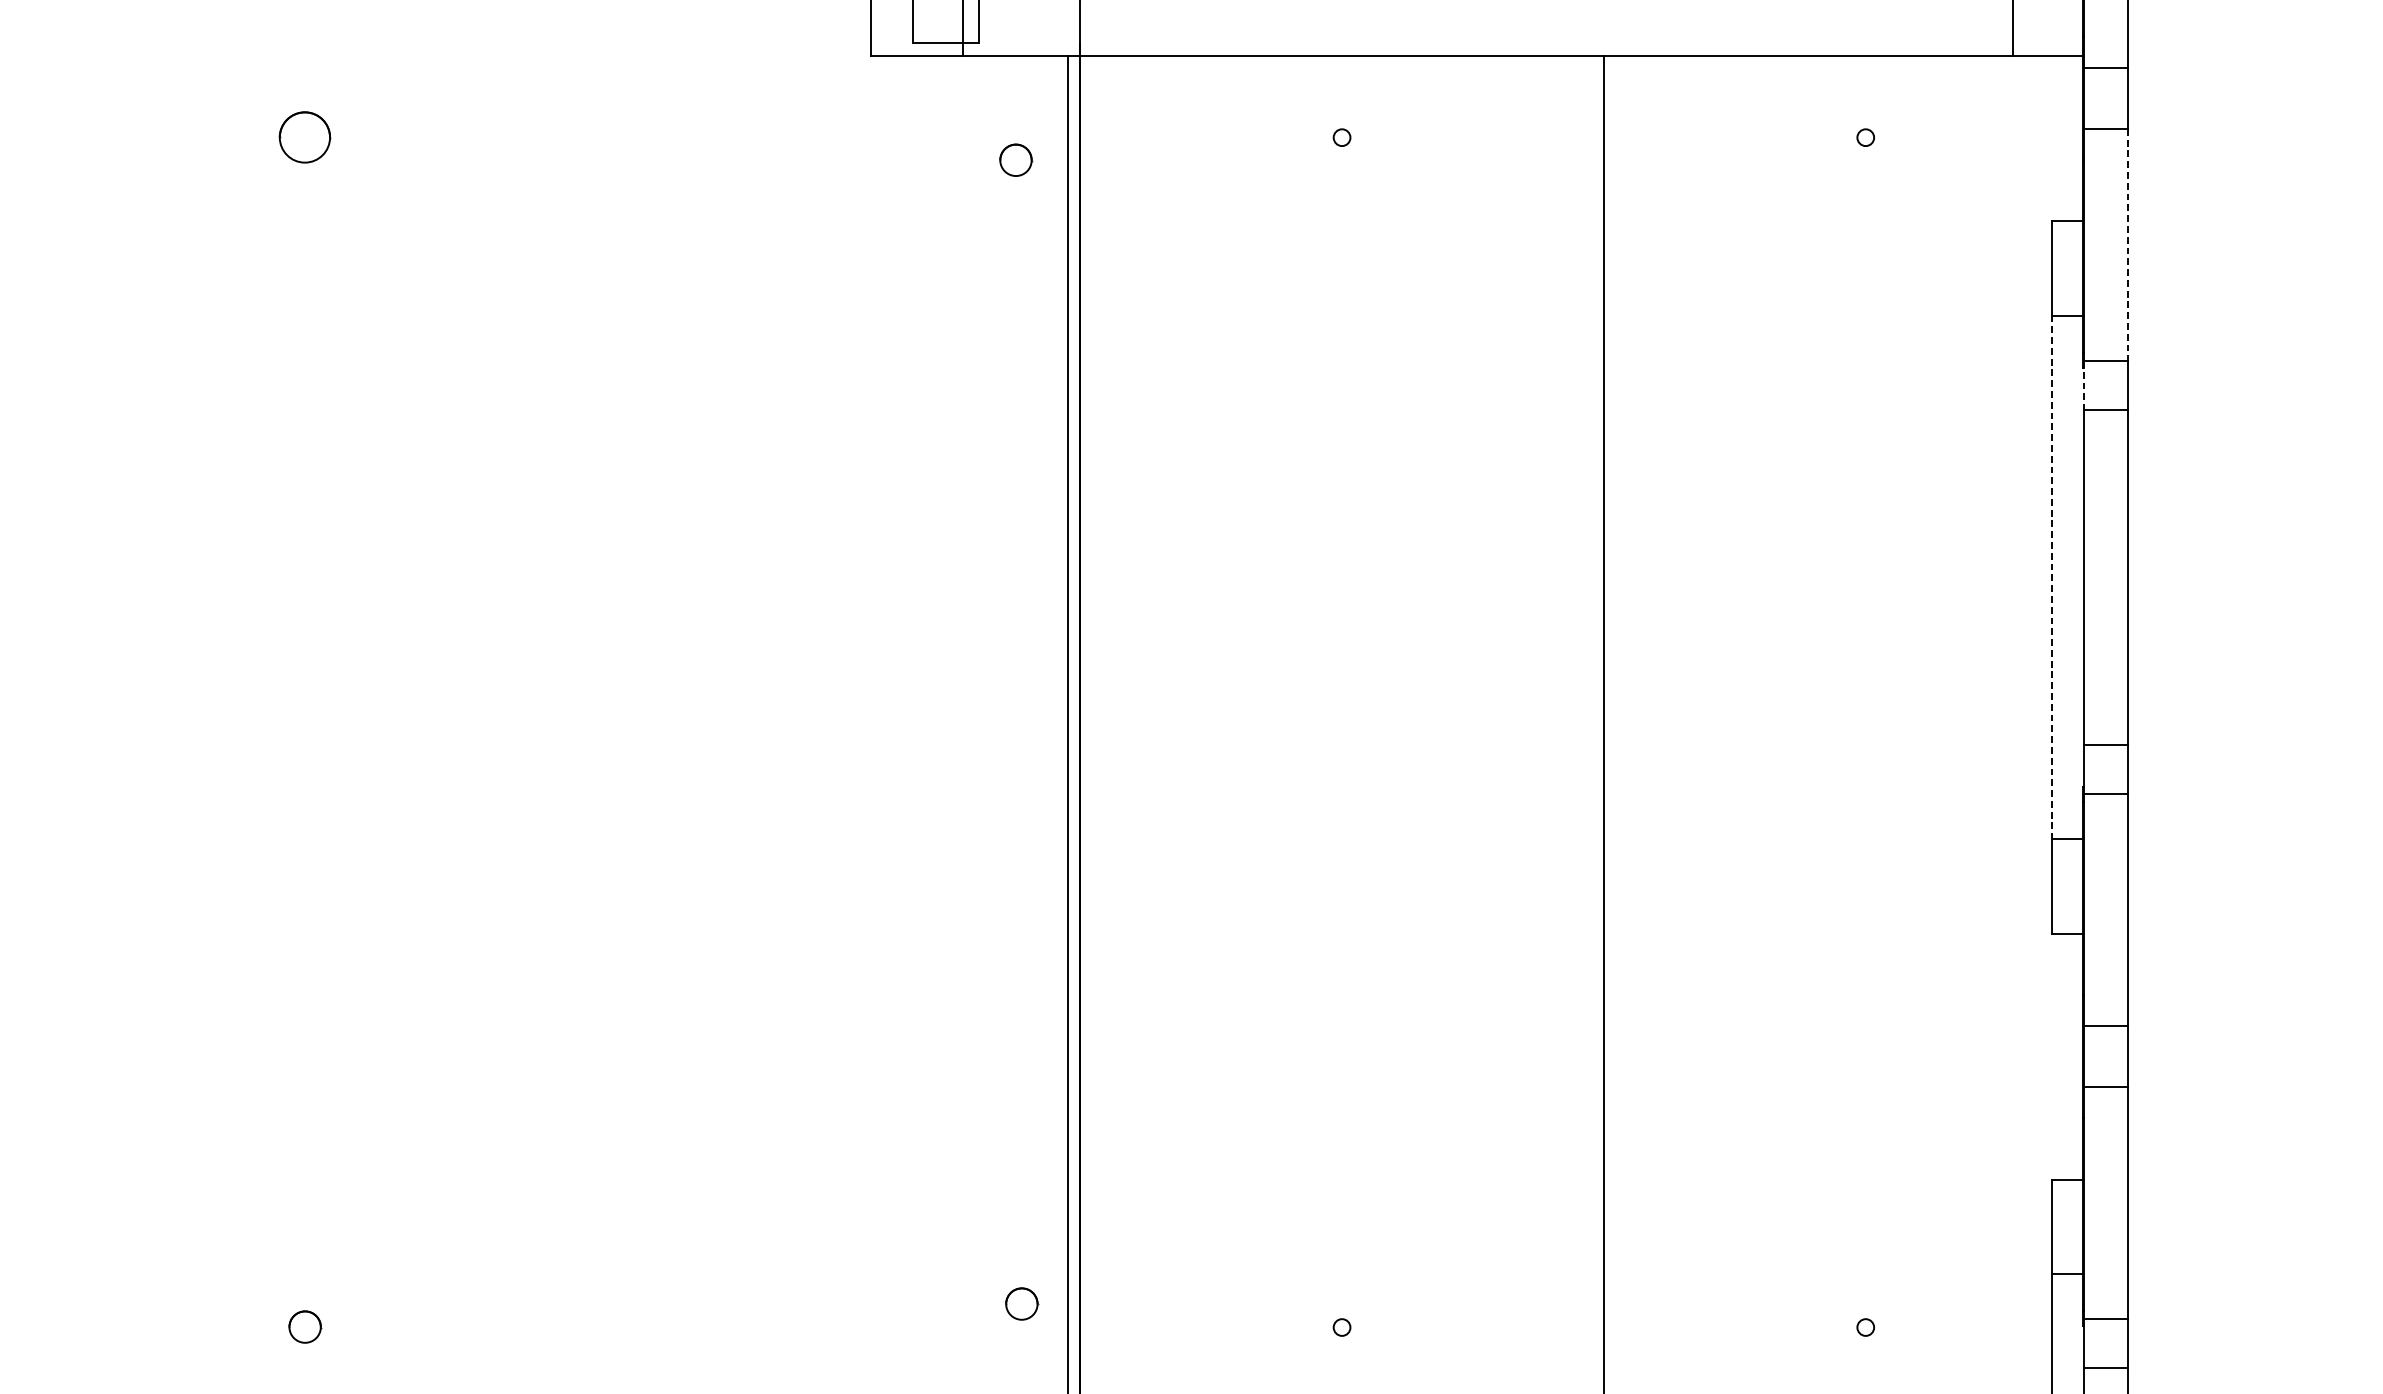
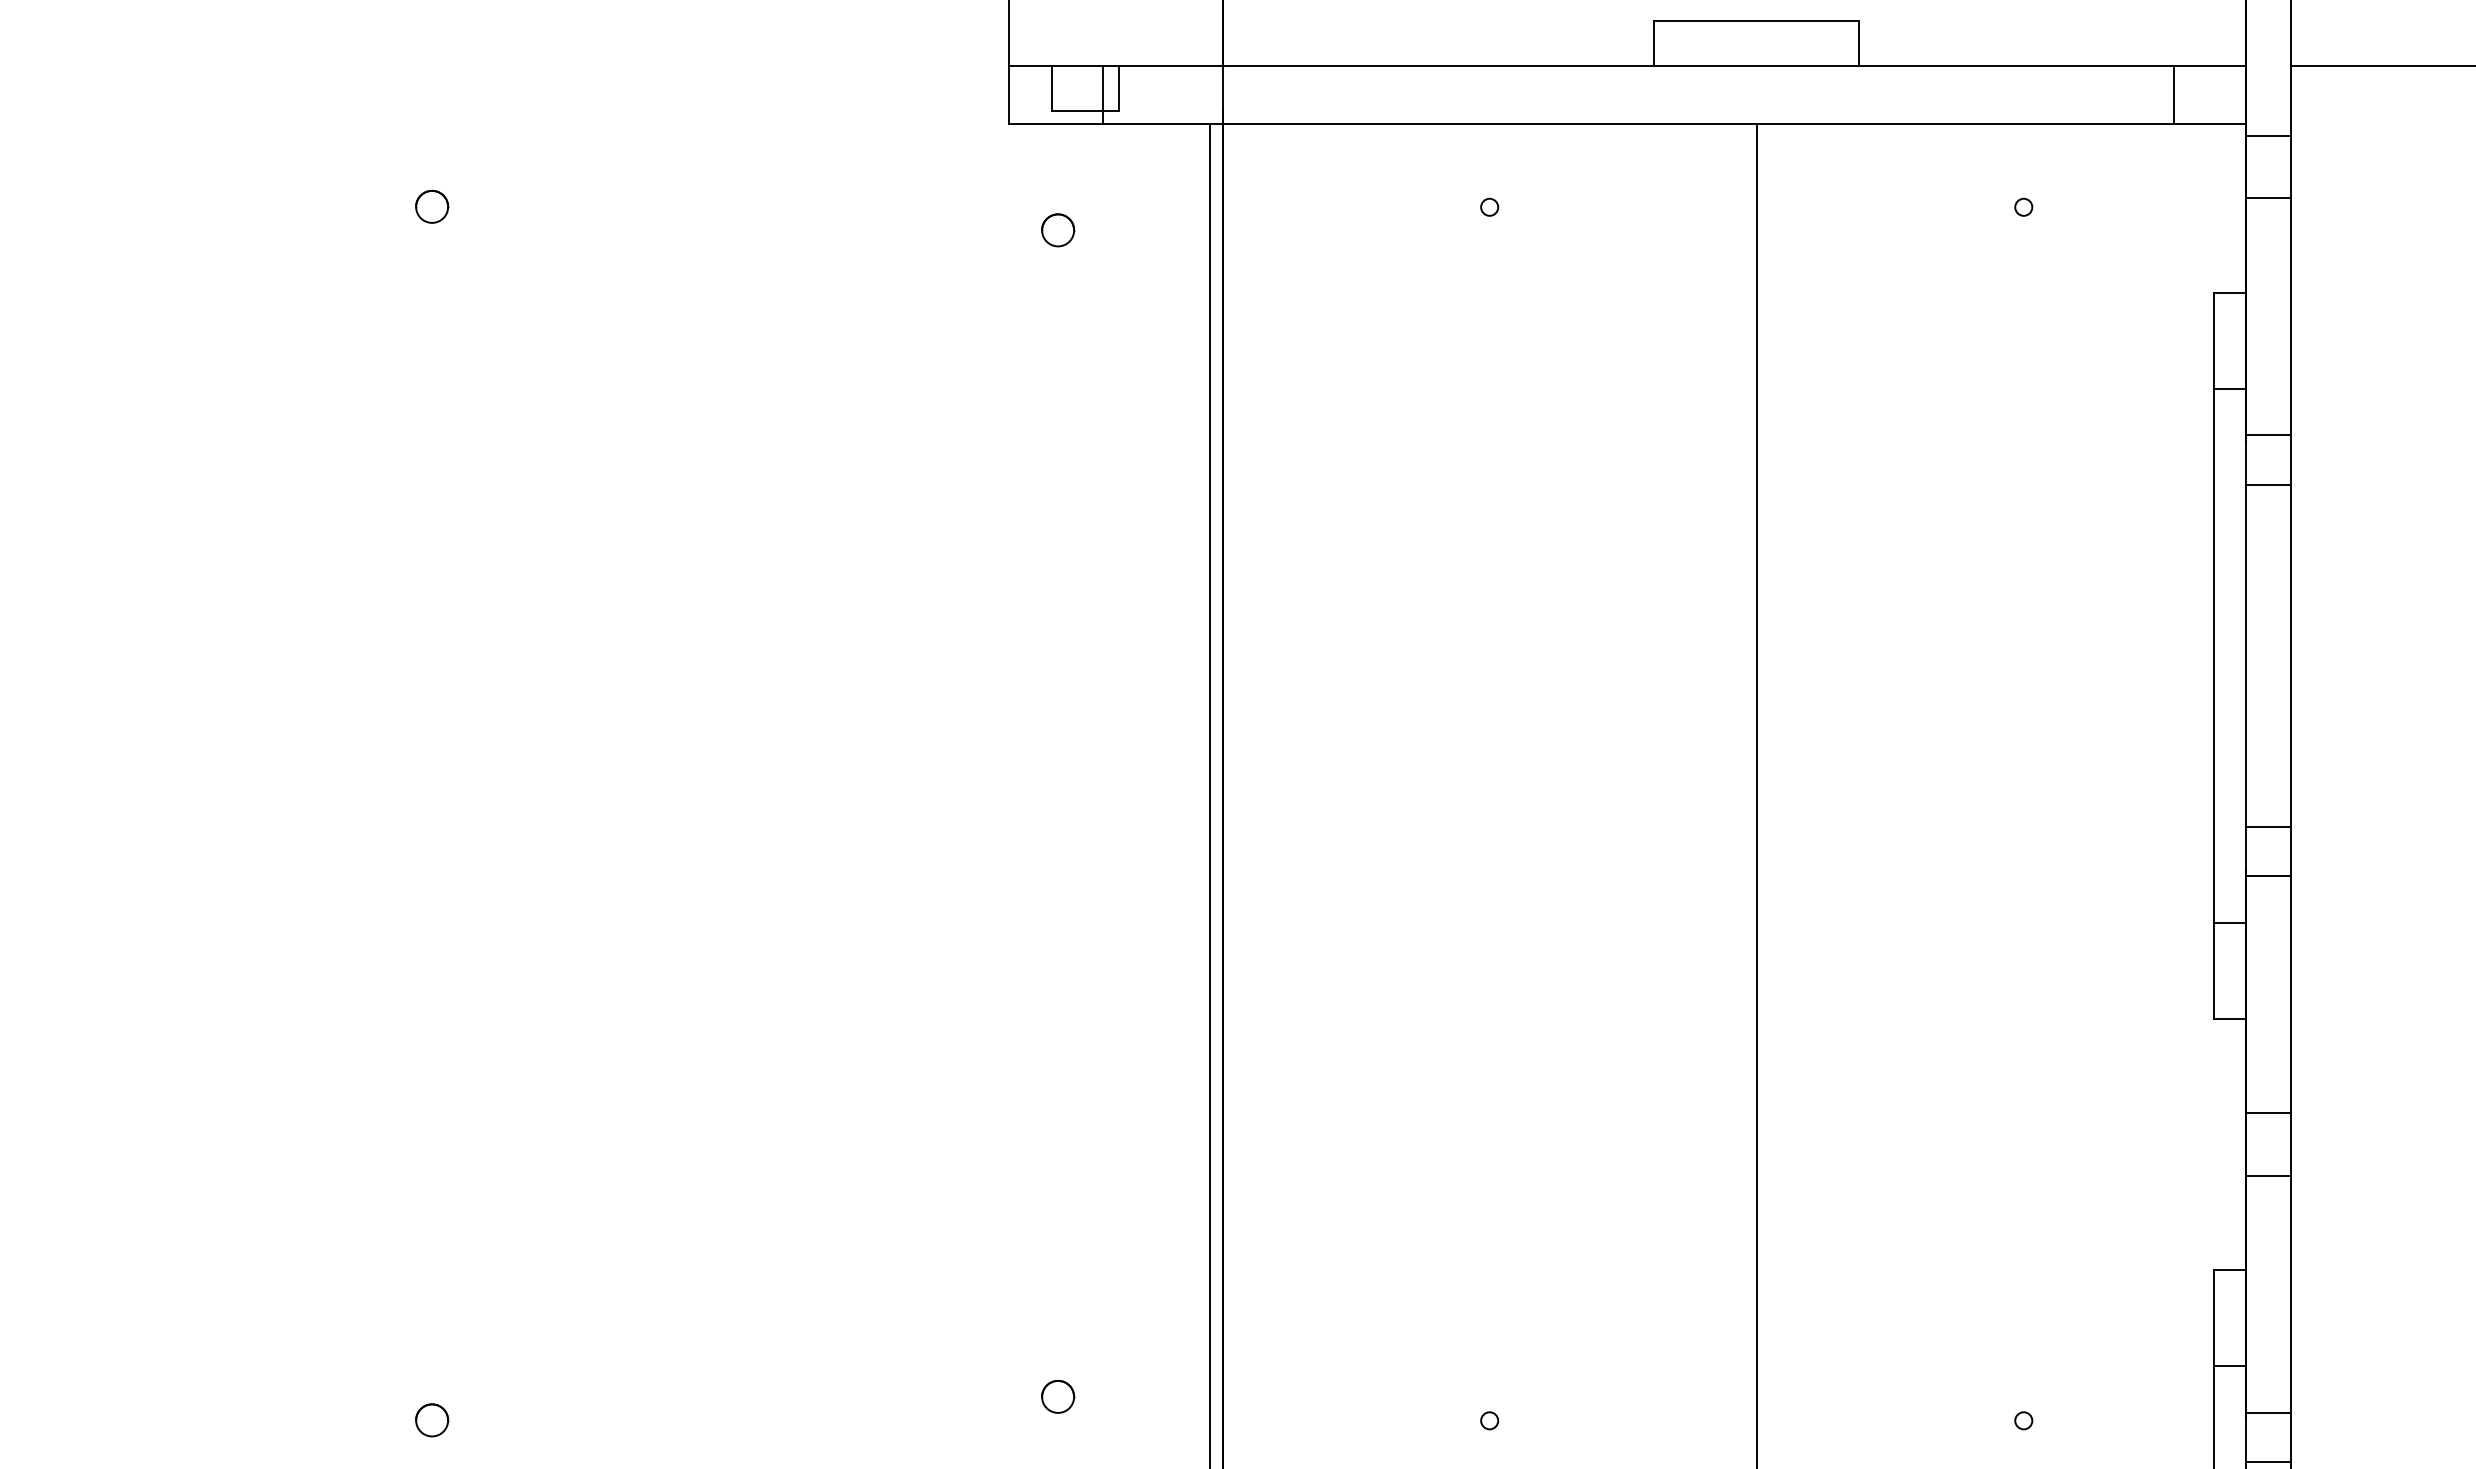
circle: (305, 136) -> (432, 206), size x0.62
circle: (1016, 160) -> (1058, 230), moved
line: (2127, 245) -> (2290, 317), dashed -> solid
line: (2083, 384) -> (2245, 459), dashed -> solid
line: (2051, 578) -> (2213, 656), dashed -> solid
circle: (1022, 1303) -> (1058, 1396), moved

